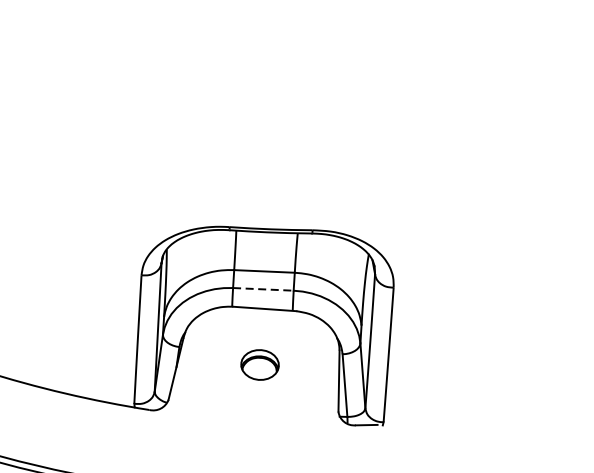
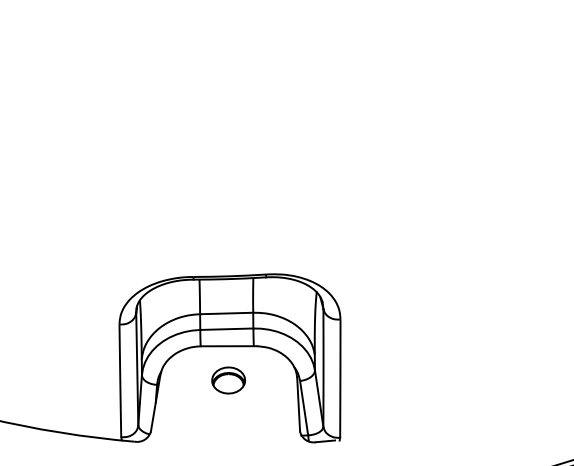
line: (263, 289) -> (226, 329), dashed -> solid
part: (259, 364) -> (228, 380), moved

